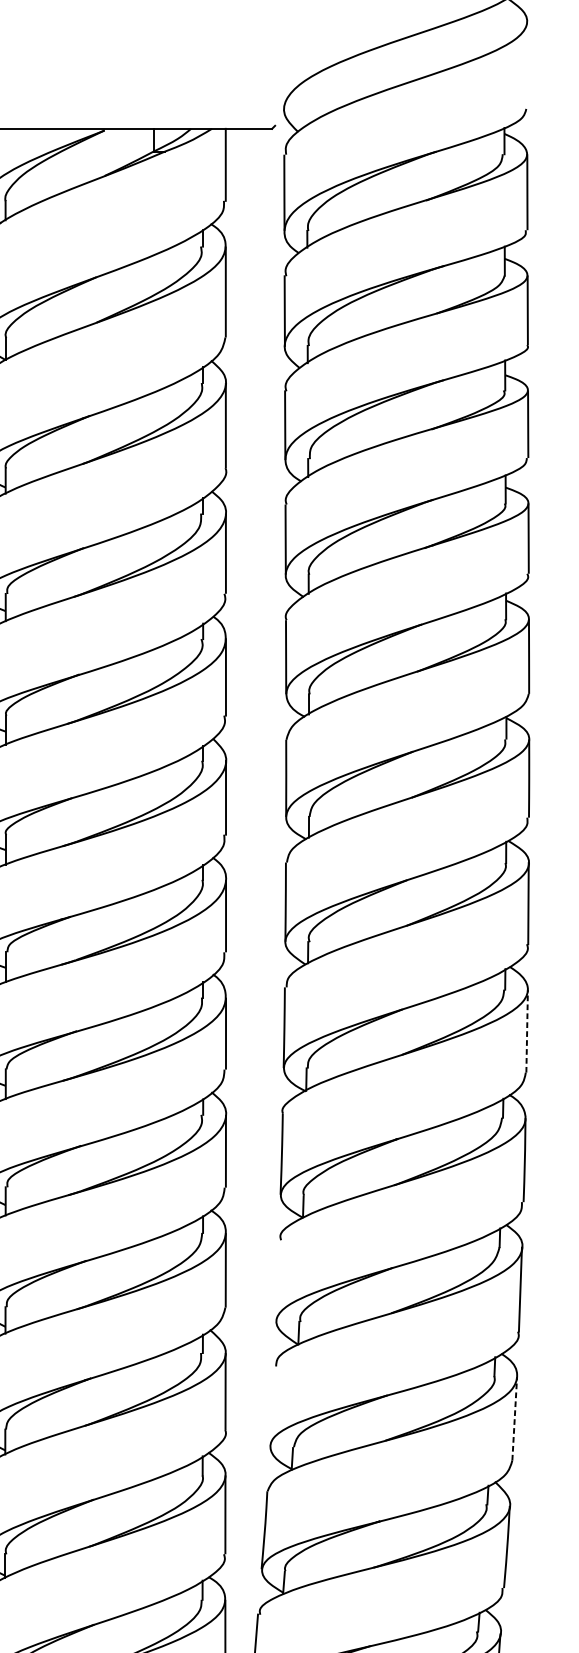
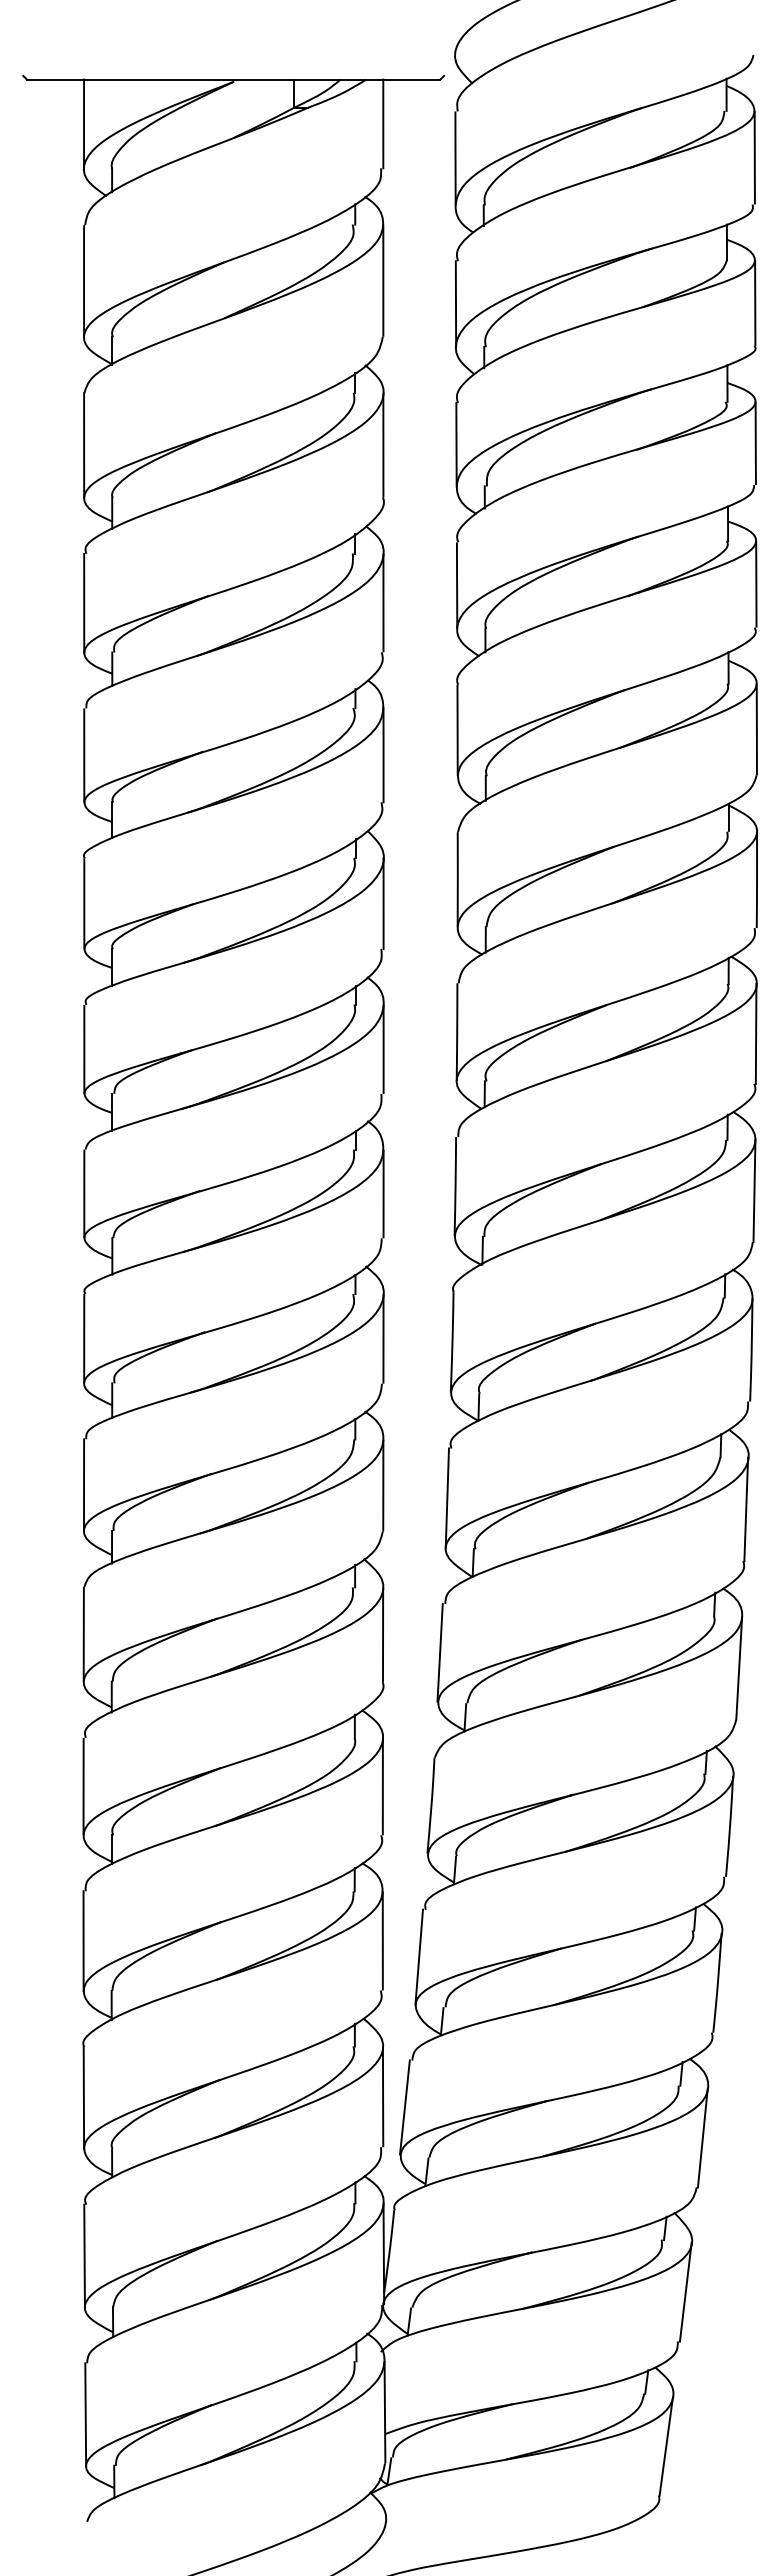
line: (527, 1031) -> (754, 1191), dashed -> solid
line: (277, 1280) -> (446, 1497), added
line: (271, 1405) -> (439, 1652), added
line: (514, 1418) -> (739, 1668), dashed -> solid

